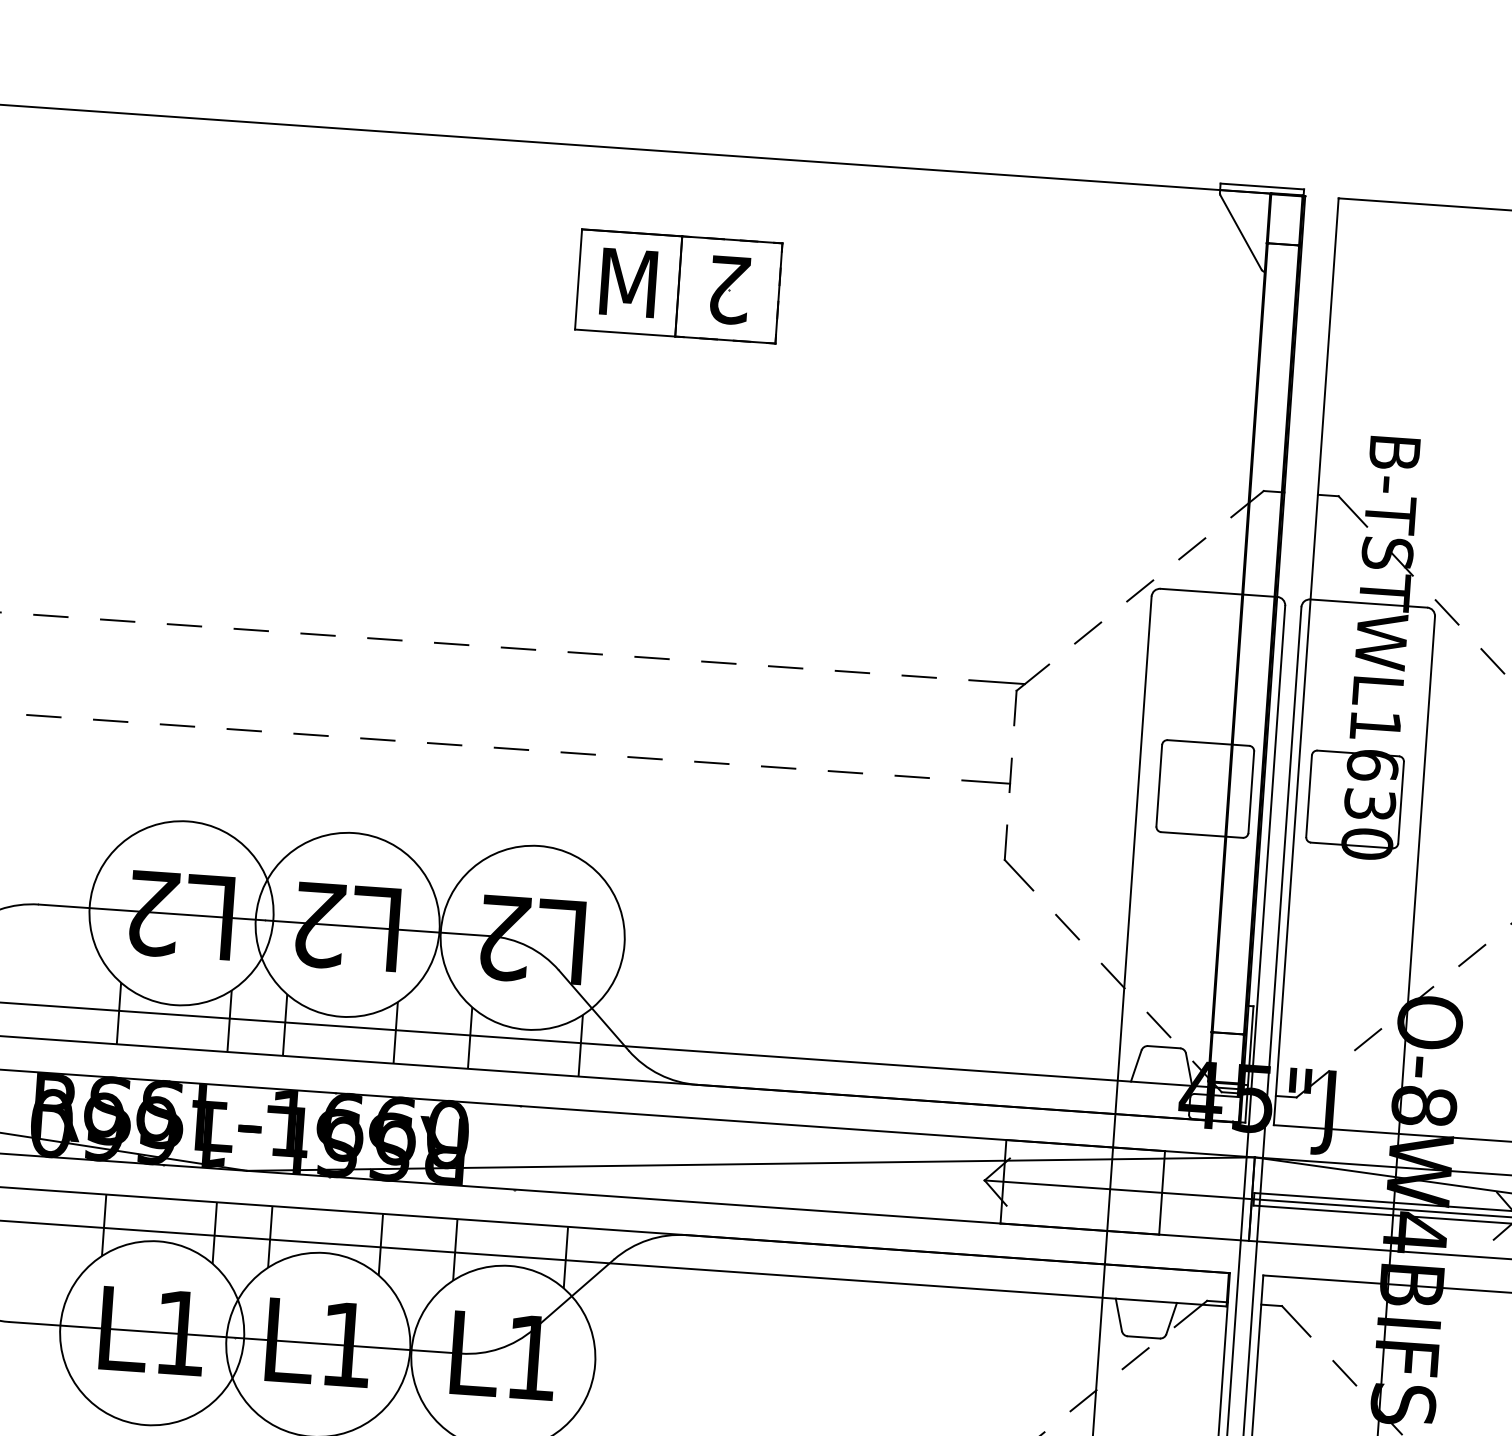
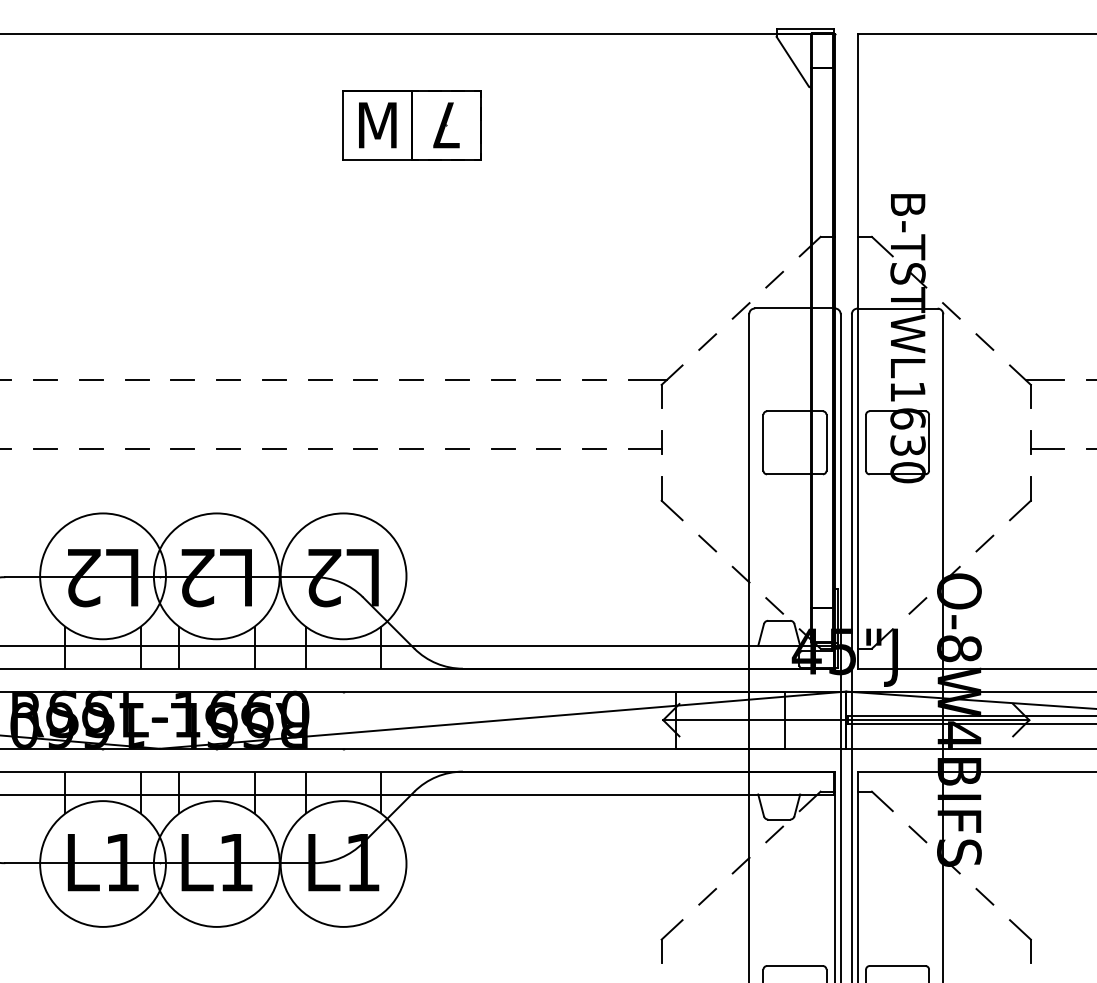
text: (728, 290) -> (446, 125), 2 -> 7

